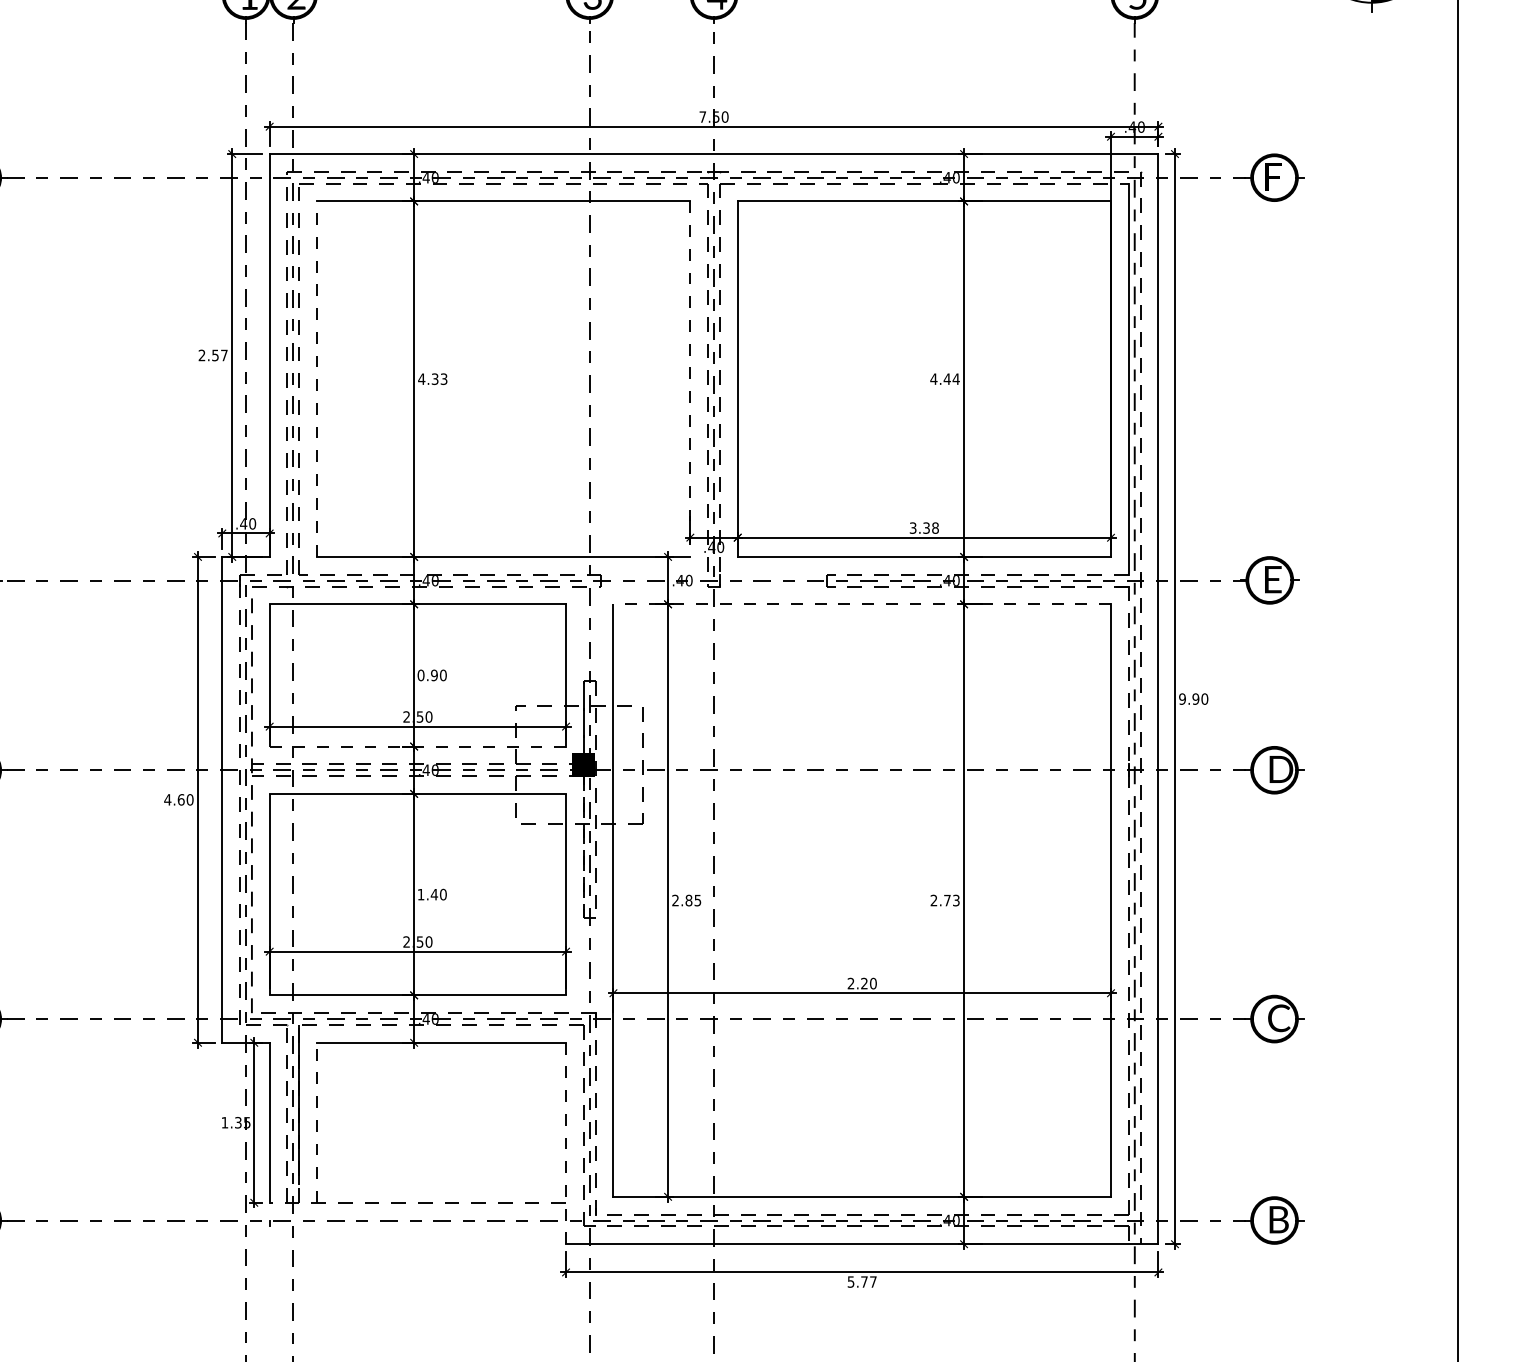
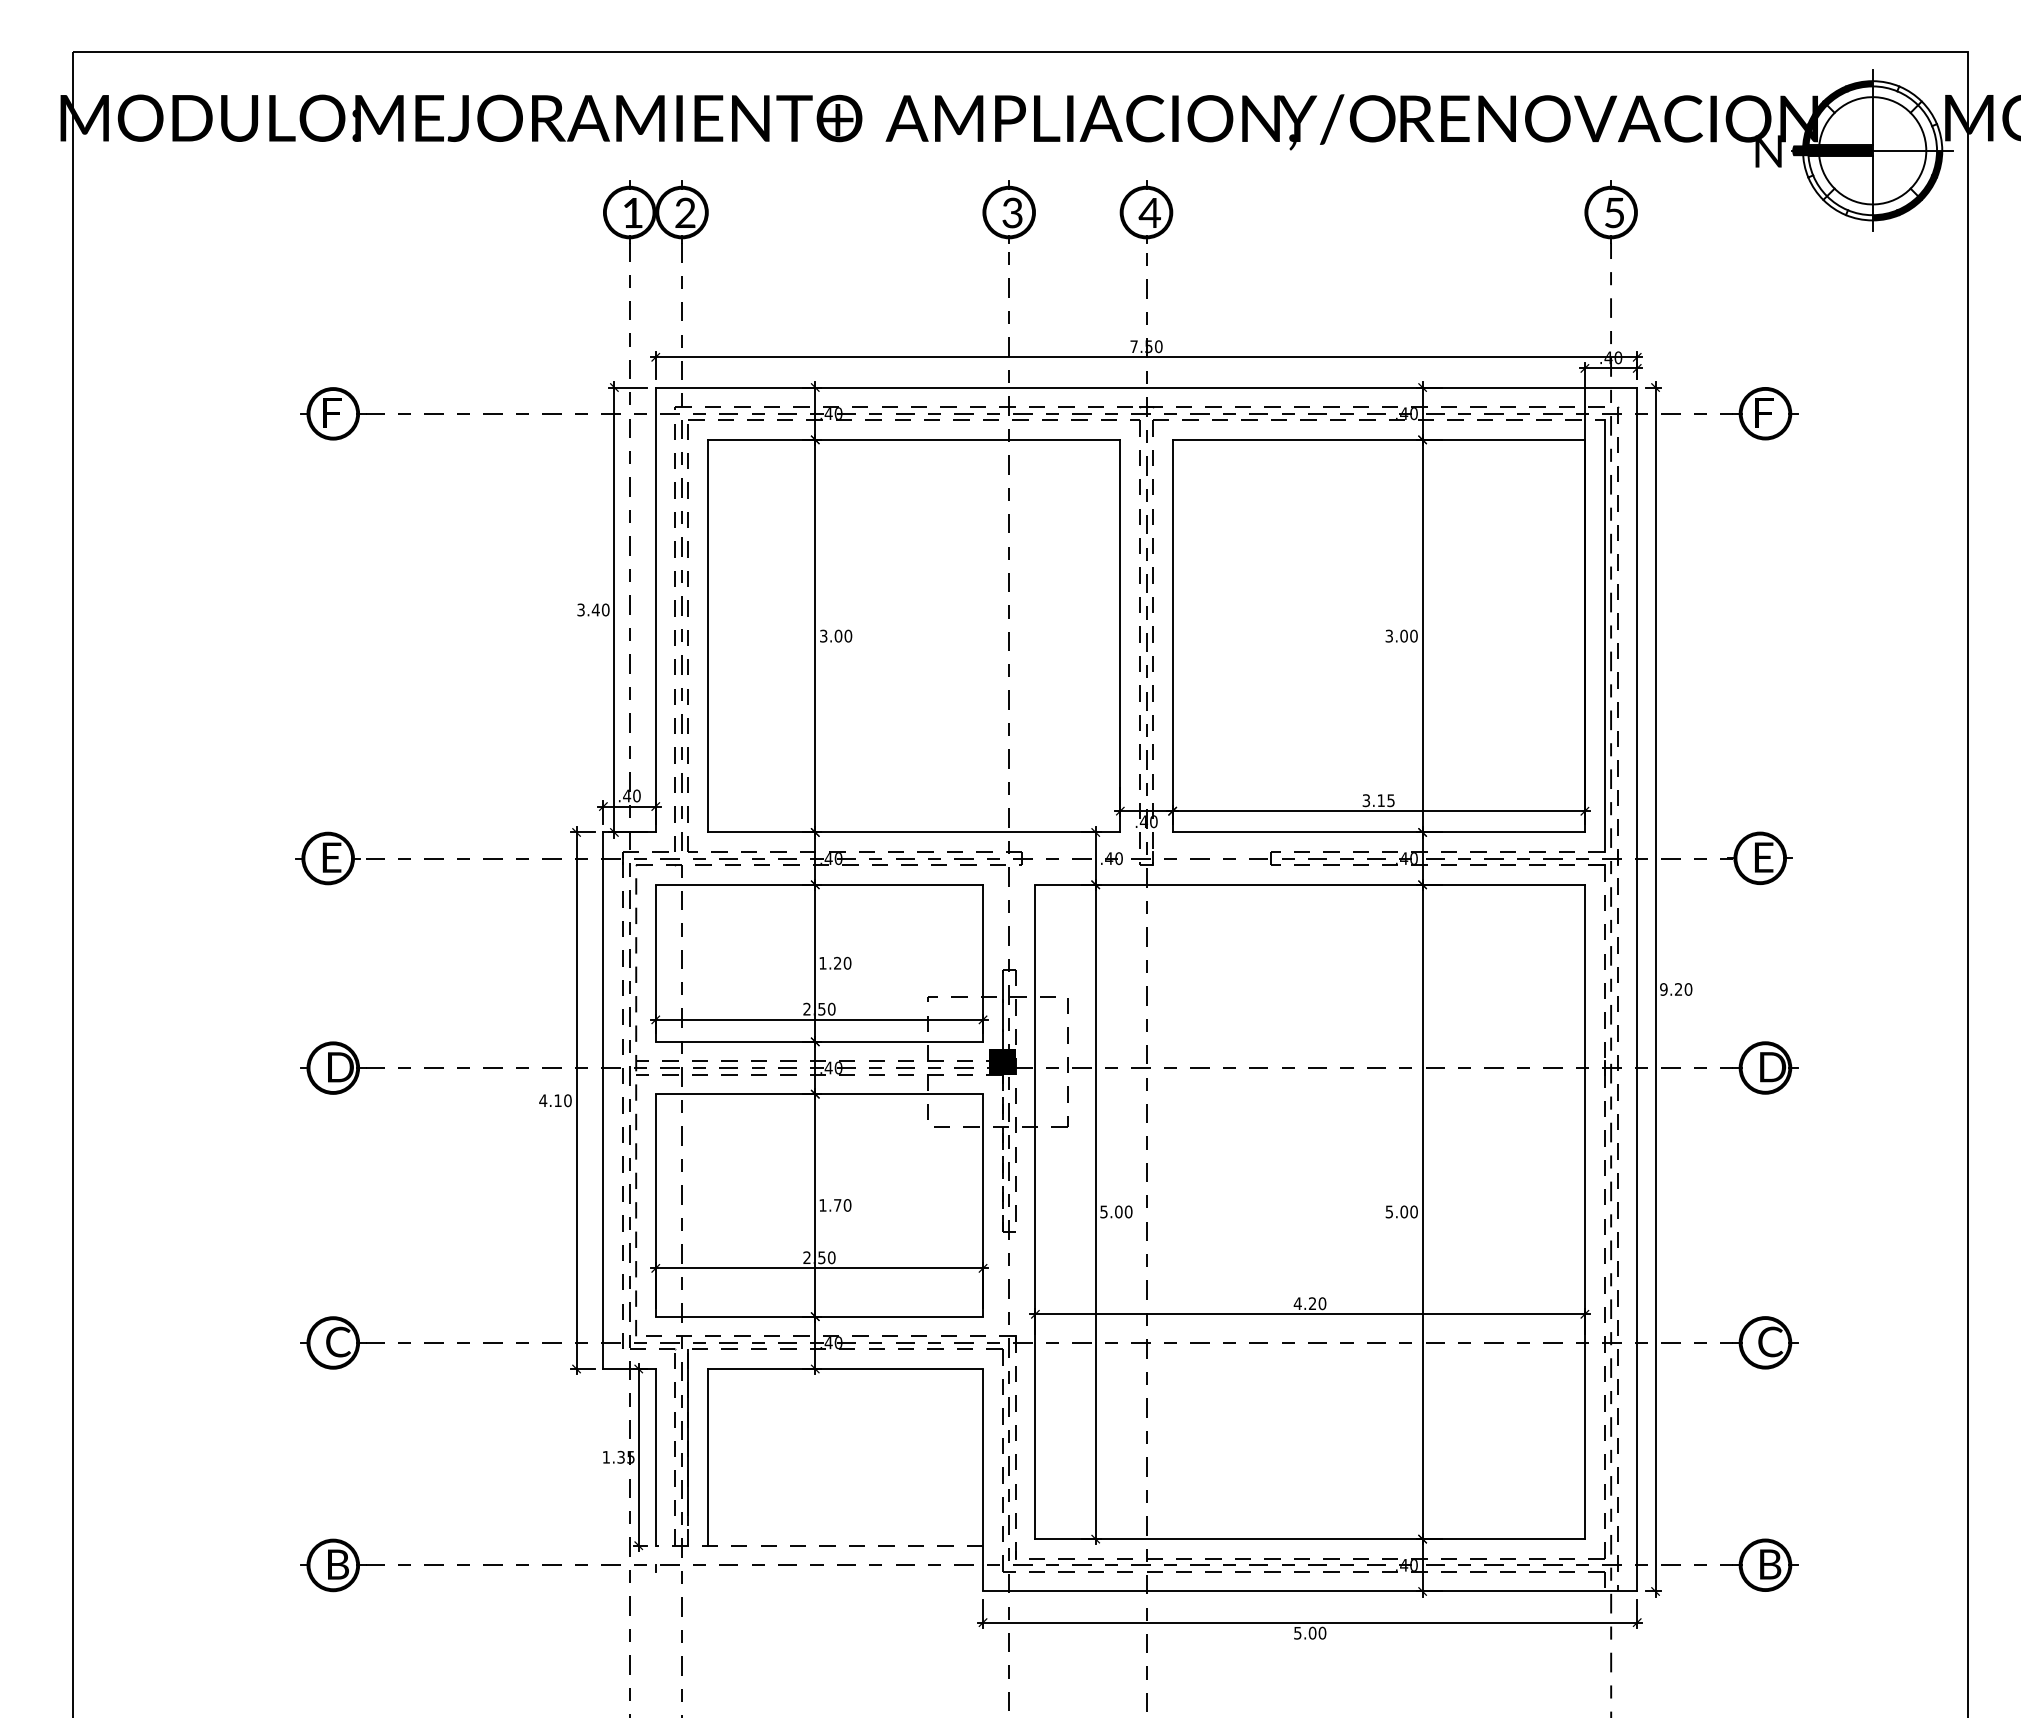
text: (213, 355) -> (593, 609), 2.57 -> 3.40
line: (317, 378) -> (708, 635), dashed -> solid
text: (432, 378) -> (835, 635), 4.33 -> 3.00
text: (944, 378) -> (1401, 635), 4.44 -> 3.00
line: (690, 379) -> (1120, 636), dashed -> solid
text: (930, 527) -> (1385, 800), 3.38 -> 3.15
line: (862, 604) -> (1310, 884), dashed -> solid
text: (427, 674) -> (830, 962), 0.90 -> 1.20
text: (1195, 699) -> (1678, 989), 9.90 -> 9.20
line: (417, 746) -> (819, 1041), dashed -> solid
text: (180, 799) -> (557, 1100), 4.60 -> 4.10
text: (434, 894) -> (837, 1205), 1.40 -> 1.70
text: (686, 900) -> (1116, 1211), 2.85 -> 5.00
text: (944, 900) -> (1401, 1211), 2.73 -> 5.00
text: (850, 983) -> (1297, 1303), 2.20 -> 4.20
line: (317, 1122) -> (708, 1456), dashed -> solid
line: (566, 1142) -> (983, 1479), dashed -> solid
text: (868, 1281) -> (1317, 1632), 5.77 -> 5.00

